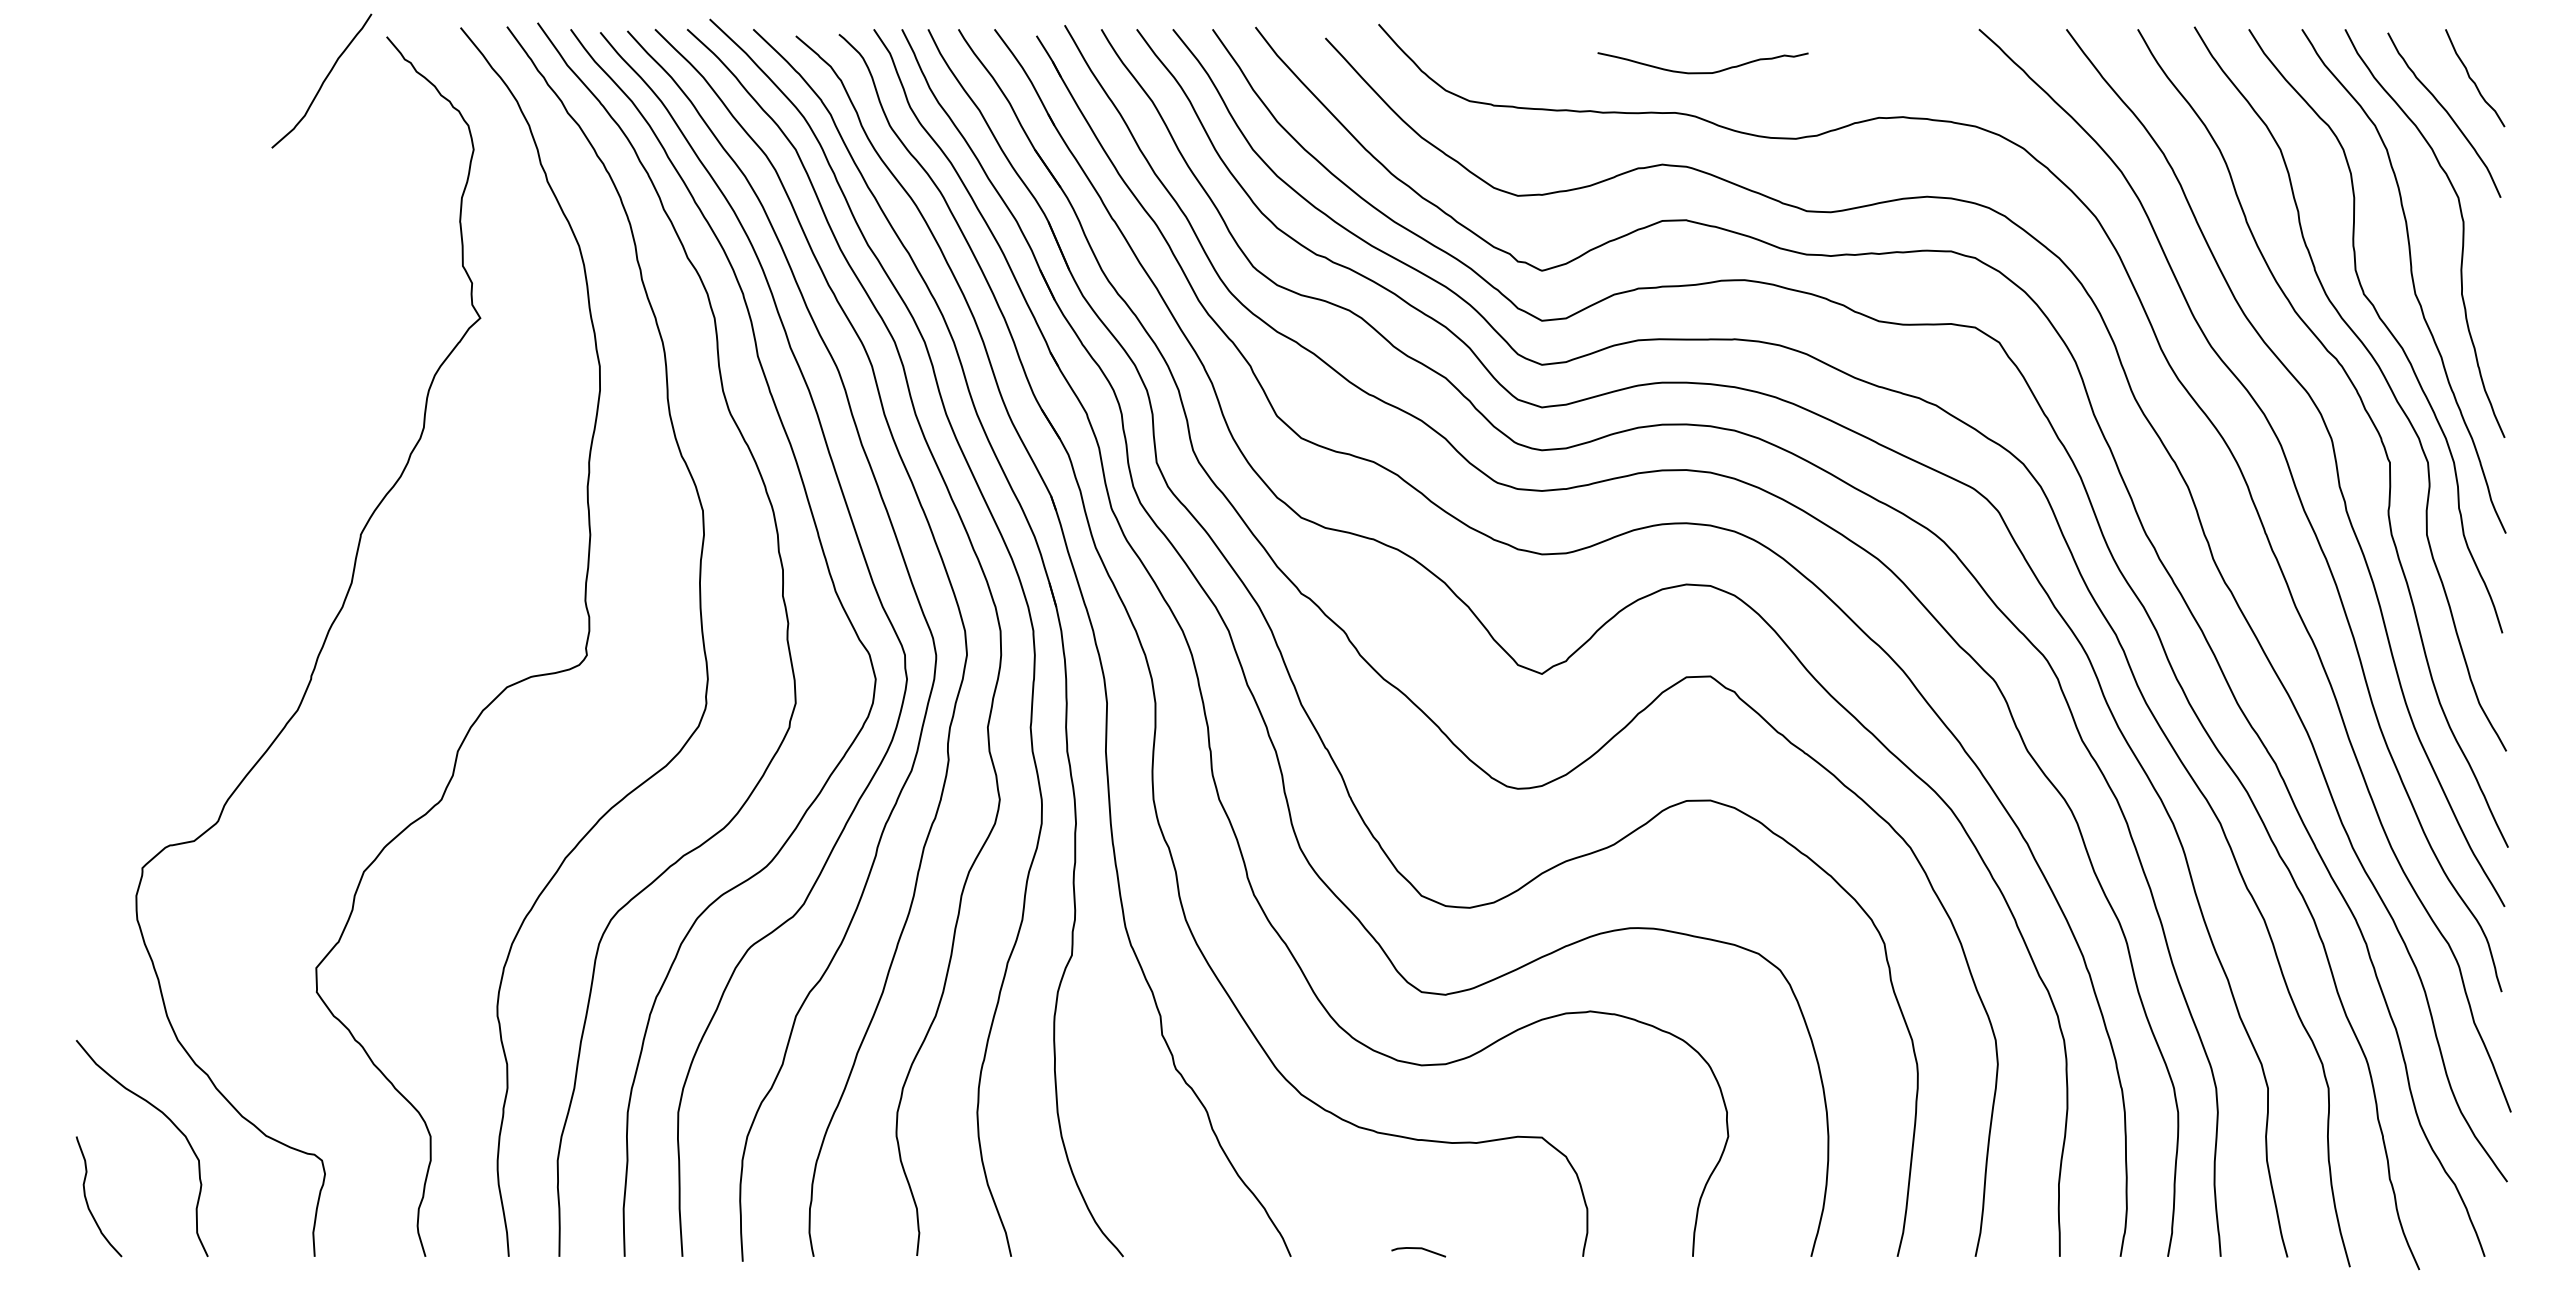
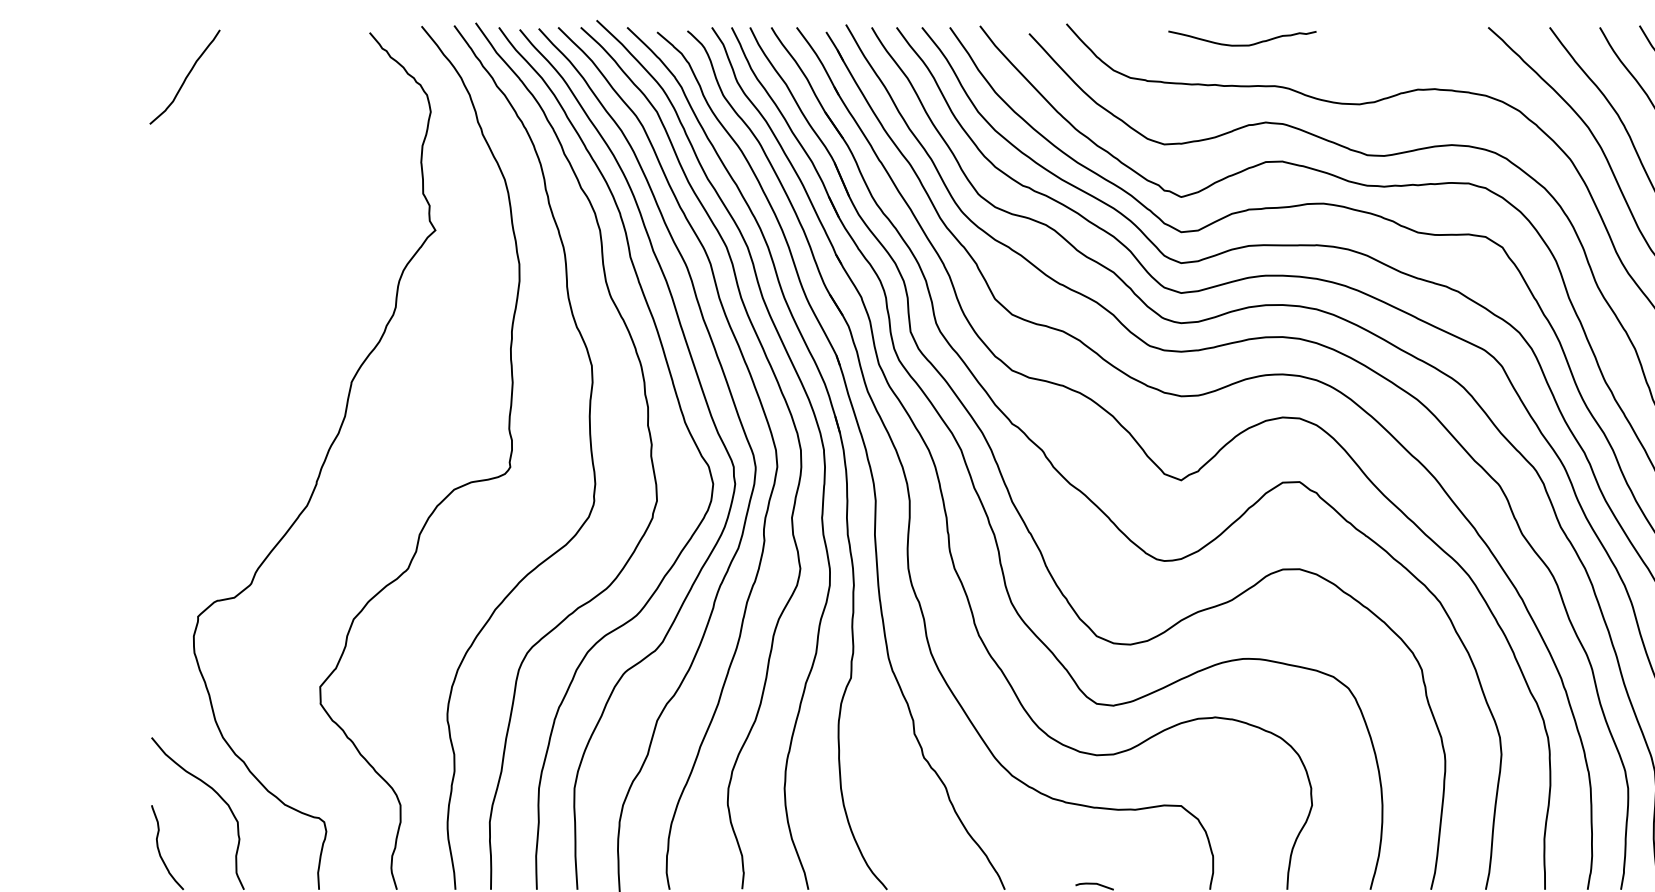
curve: (1702, 72) -> (1242, 45), moved
curve: (322, 81) -> (185, 77), moved

